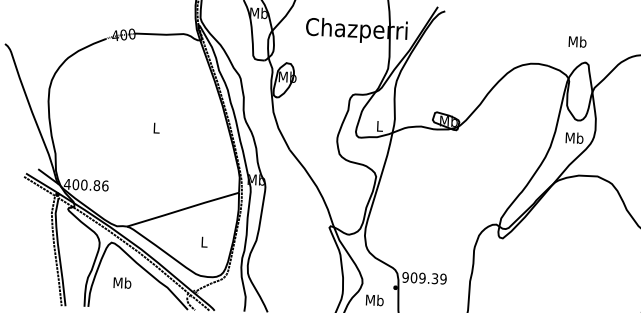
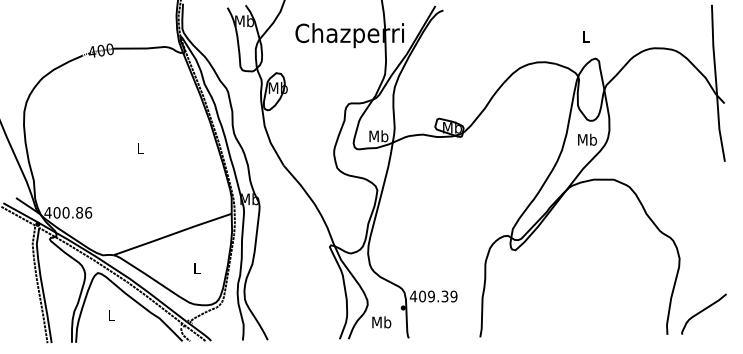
text: (576, 41) -> (585, 36), Mb -> L
text: (379, 126) -> (378, 136), L -> Mb
text: (405, 277) -> (413, 296), 909.39 -> 409.39
text: (122, 282) -> (111, 315), Mb -> L

